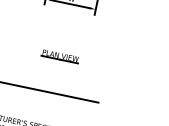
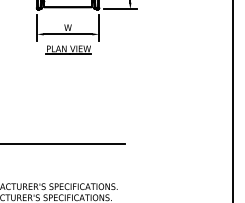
part: (60, 56) -> (68, 49), moved

